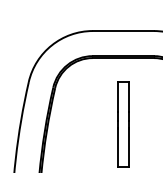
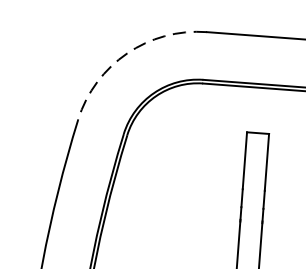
arc: (51, 45) -> (126, 53), solid -> dashed

